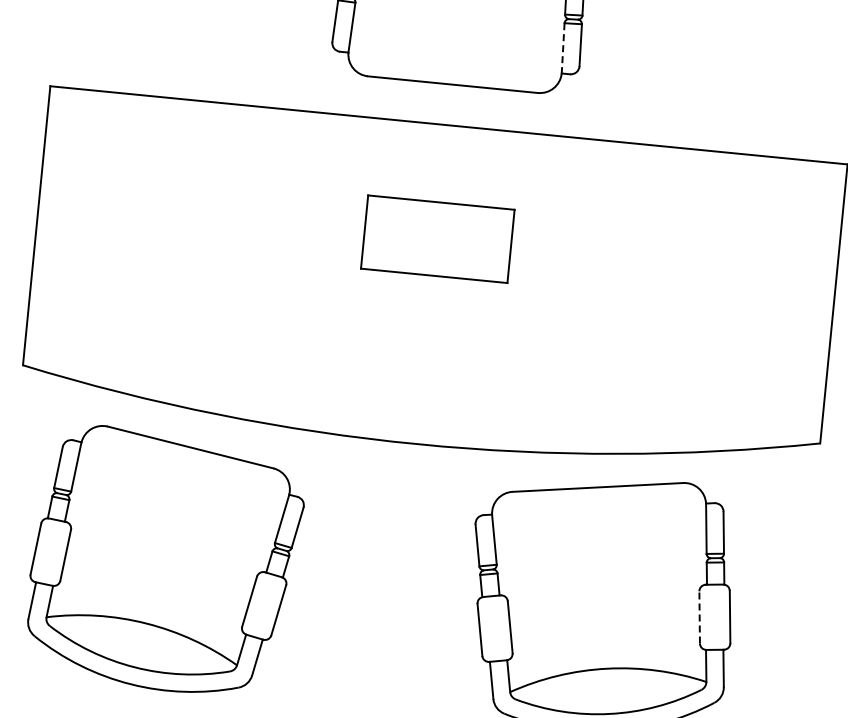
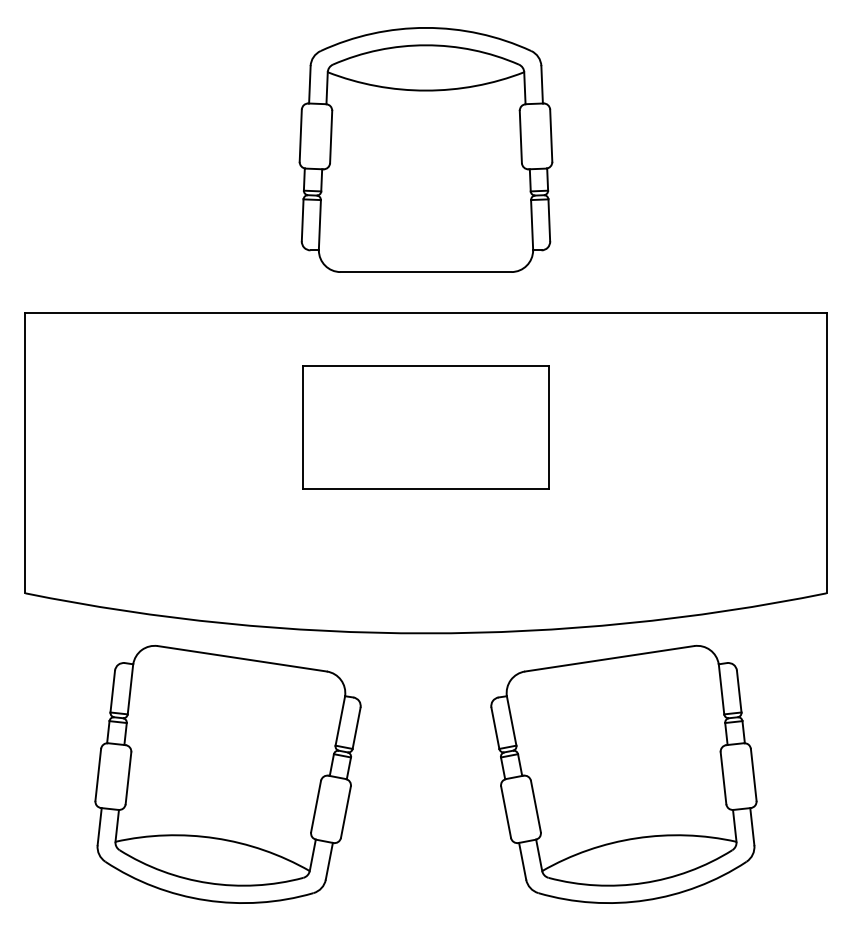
line: (563, 48) -> (532, 225), dashed -> solid
part: (437, 239) -> (425, 427), size x1.67
part: (164, 561) -> (227, 774), moved
line: (699, 616) -> (723, 777), dashed -> solid

